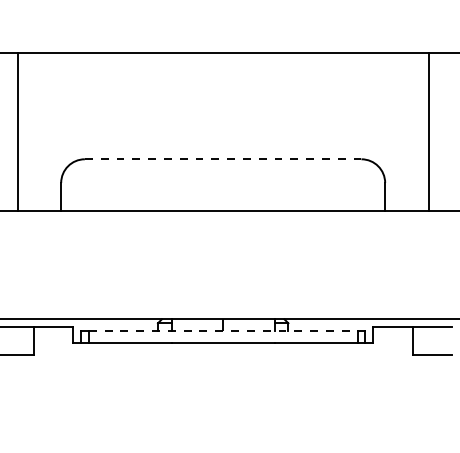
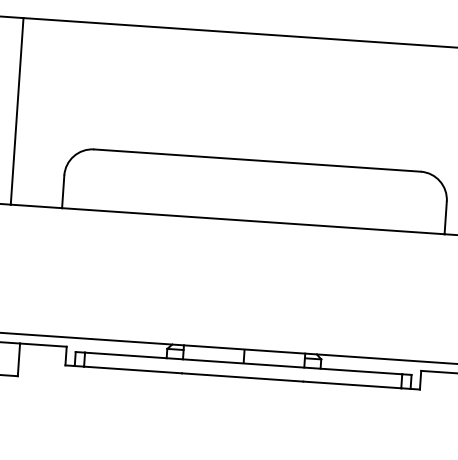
line: (223, 159) -> (257, 160), dashed -> solid
line: (223, 331) -> (243, 363), dashed -> solid

